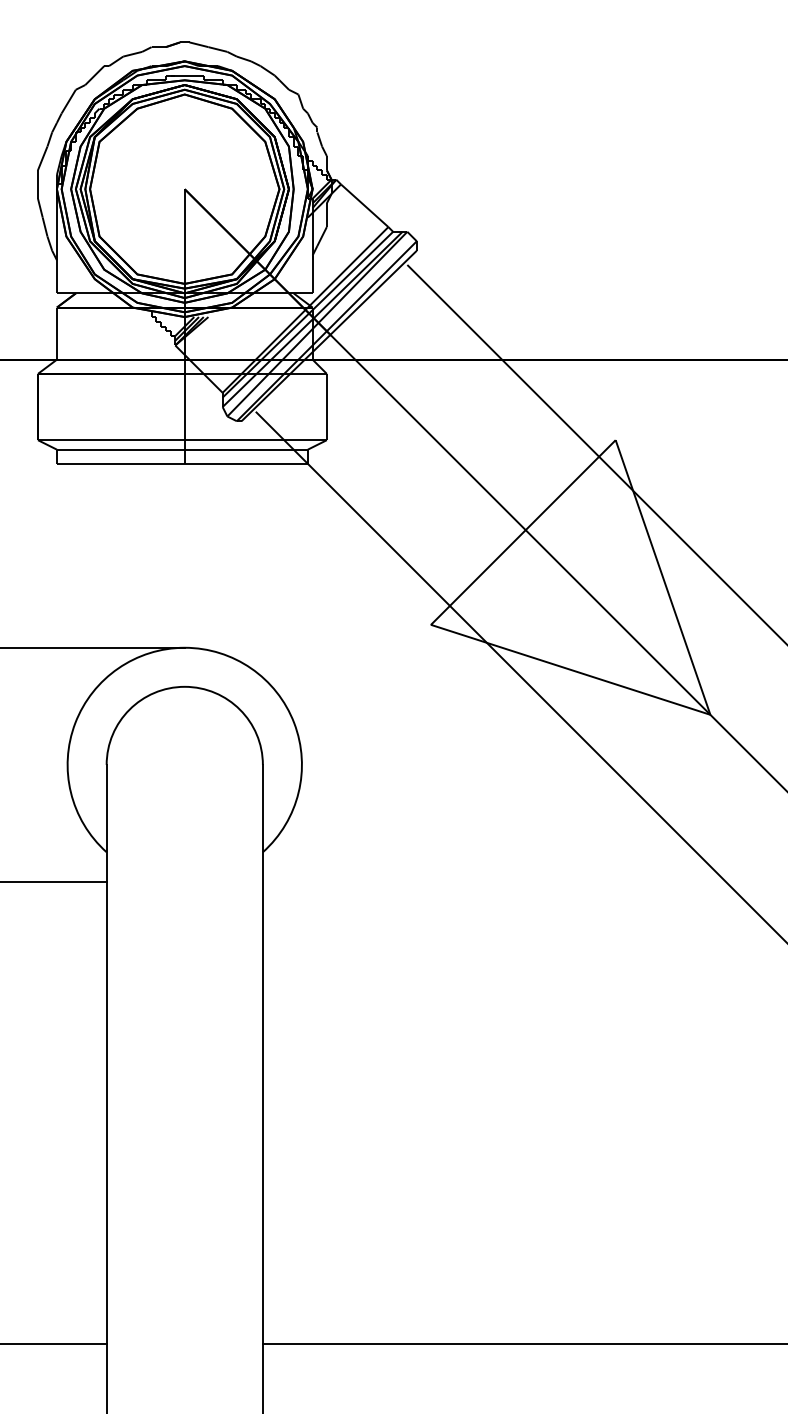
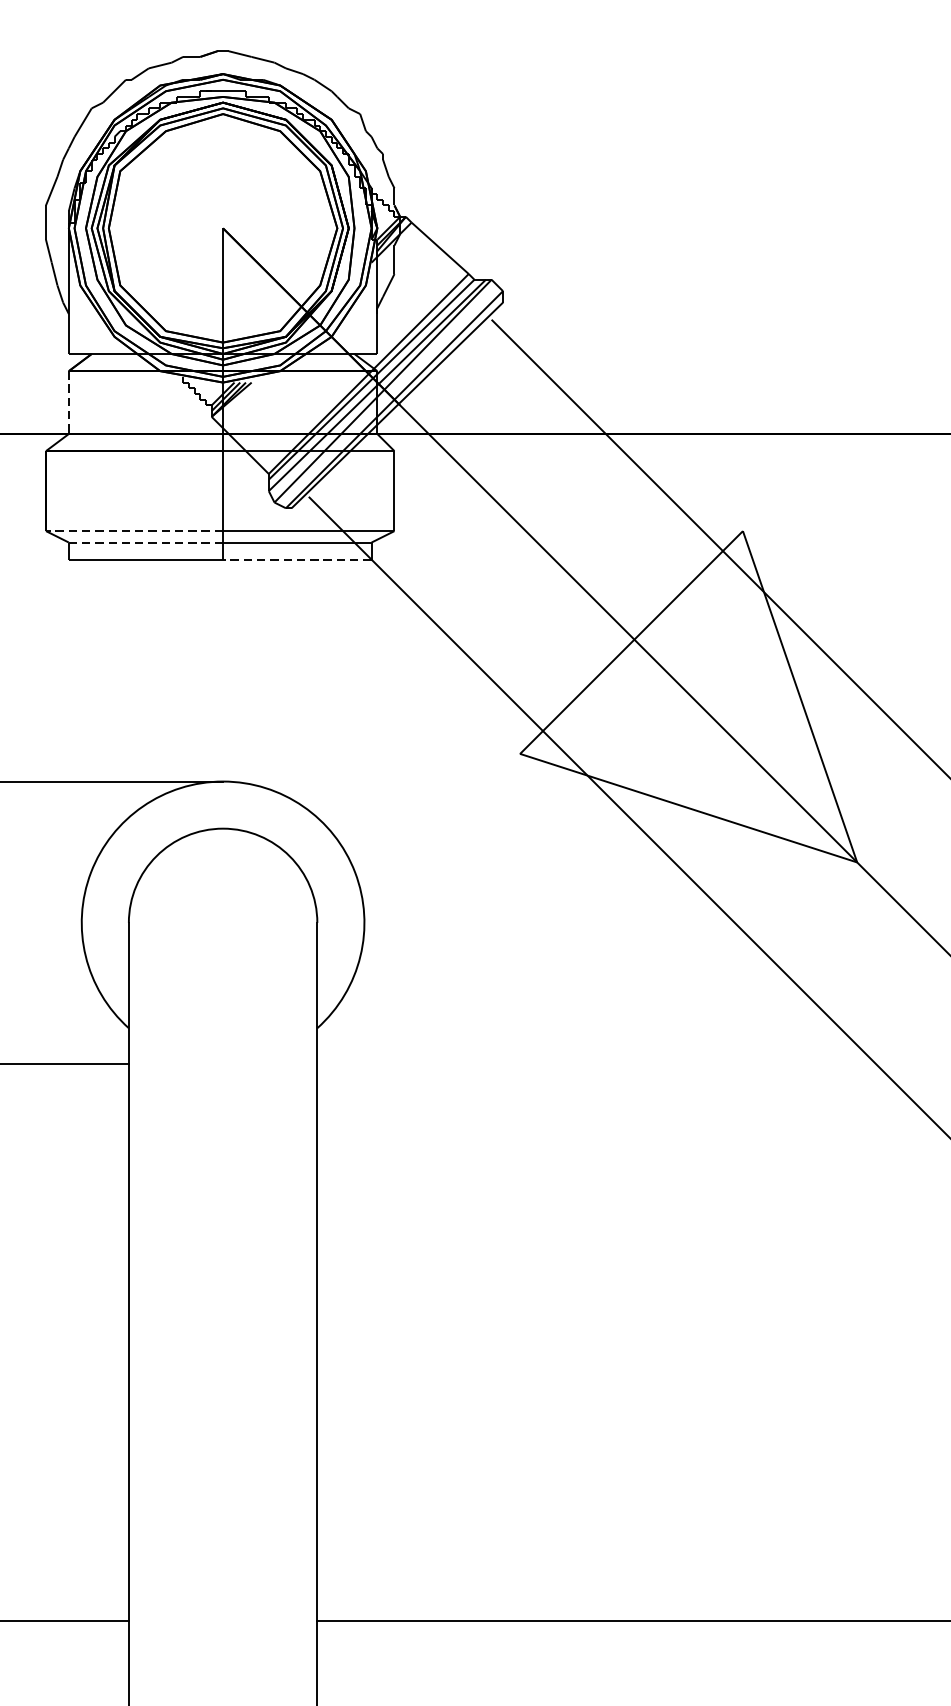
line: (56, 334) -> (68, 403), solid -> dashed
line: (110, 440) -> (133, 531), solid -> dashed
line: (120, 449) -> (145, 542), solid -> dashed
line: (246, 463) -> (297, 559), solid -> dashed

